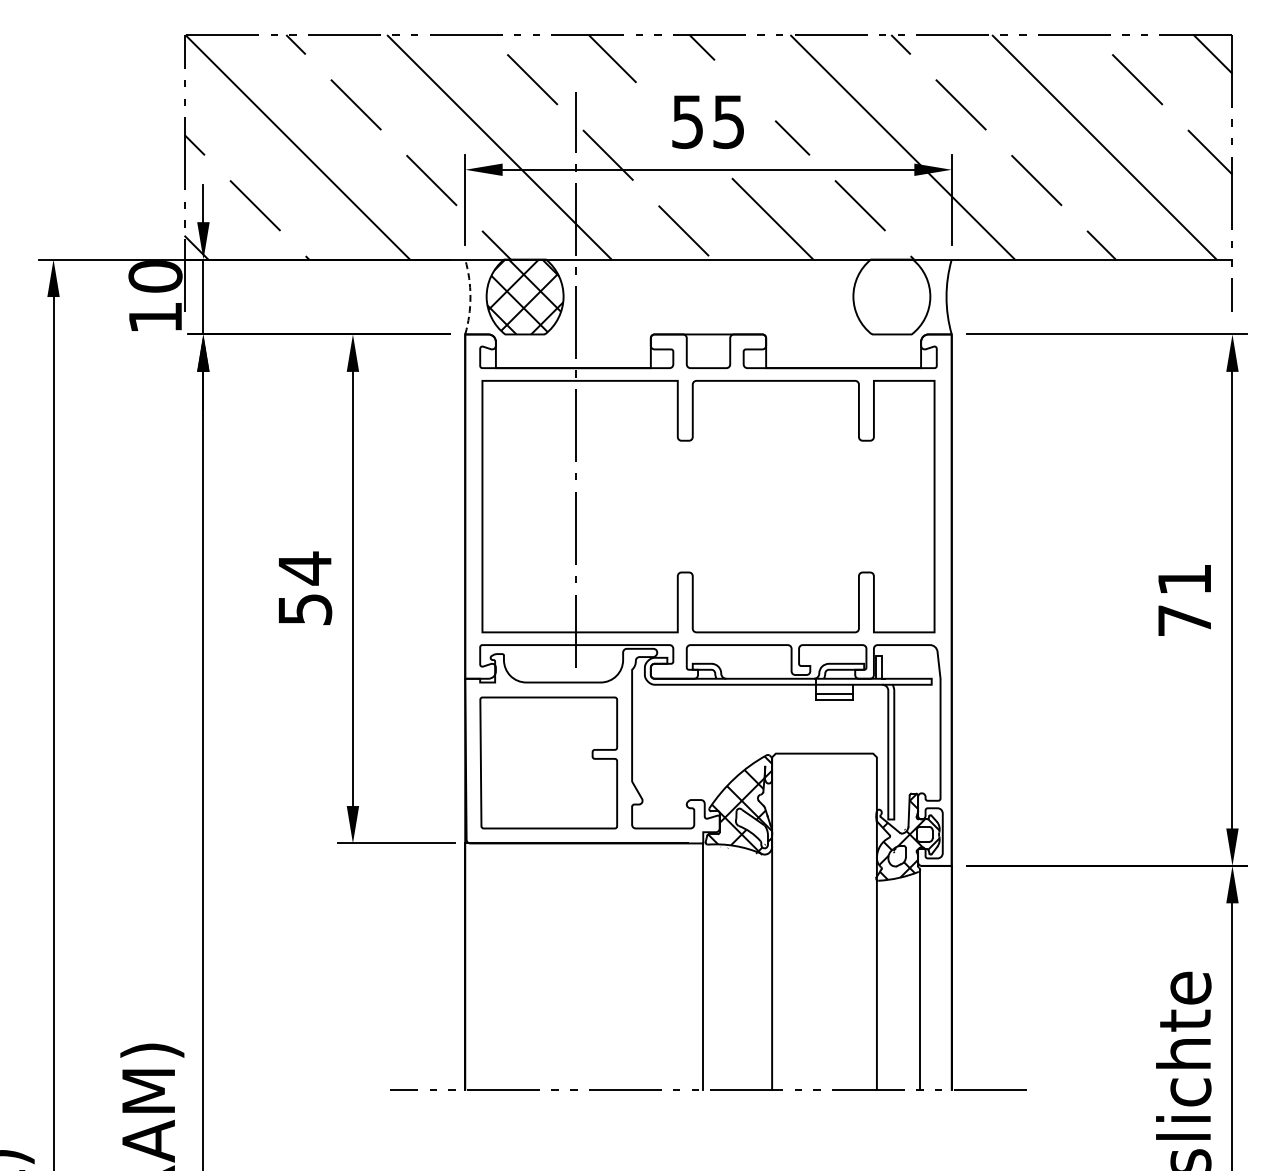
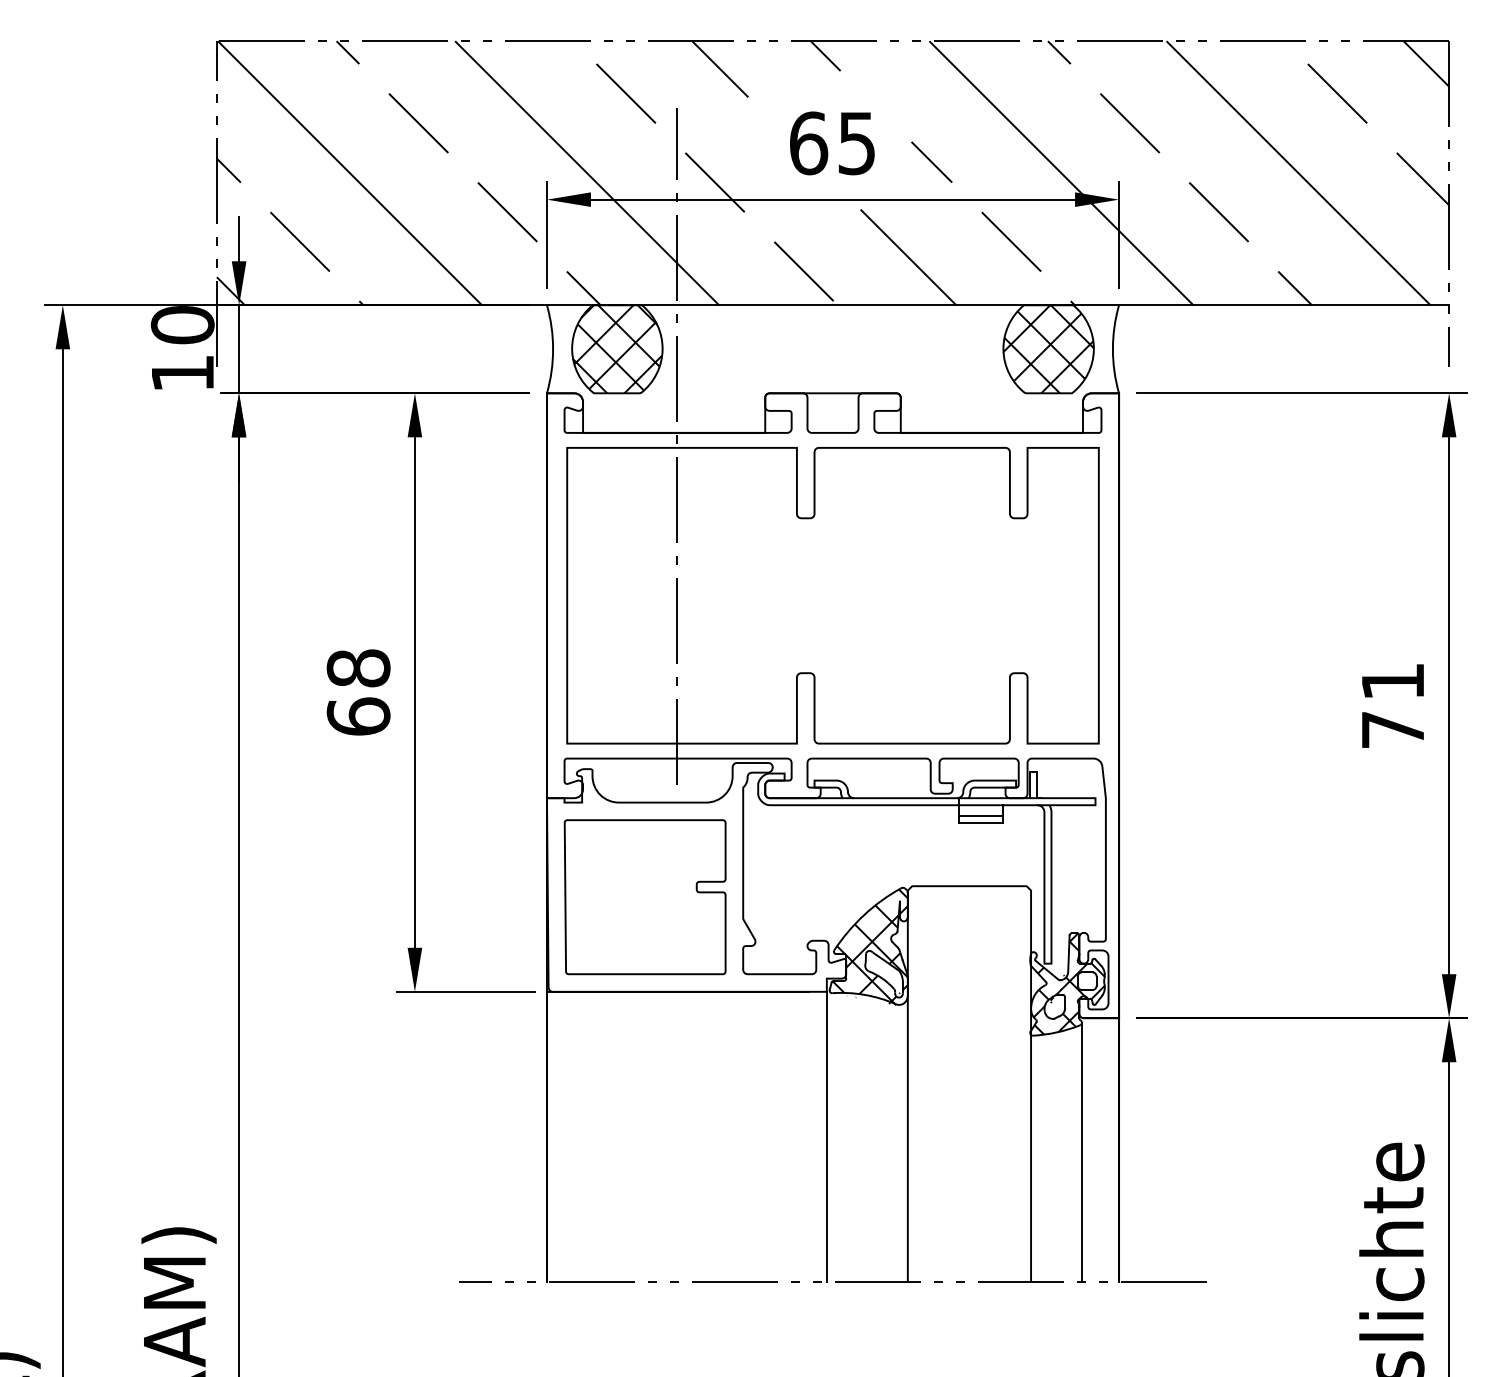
text: (688, 121) -> (809, 142), 55 -> 65
hatch: (891, 296) -> (1048, 348), added
arc: (470, 297) -> (553, 349), dashed -> solid
text: (305, 588) -> (359, 692), 54 -> 68

